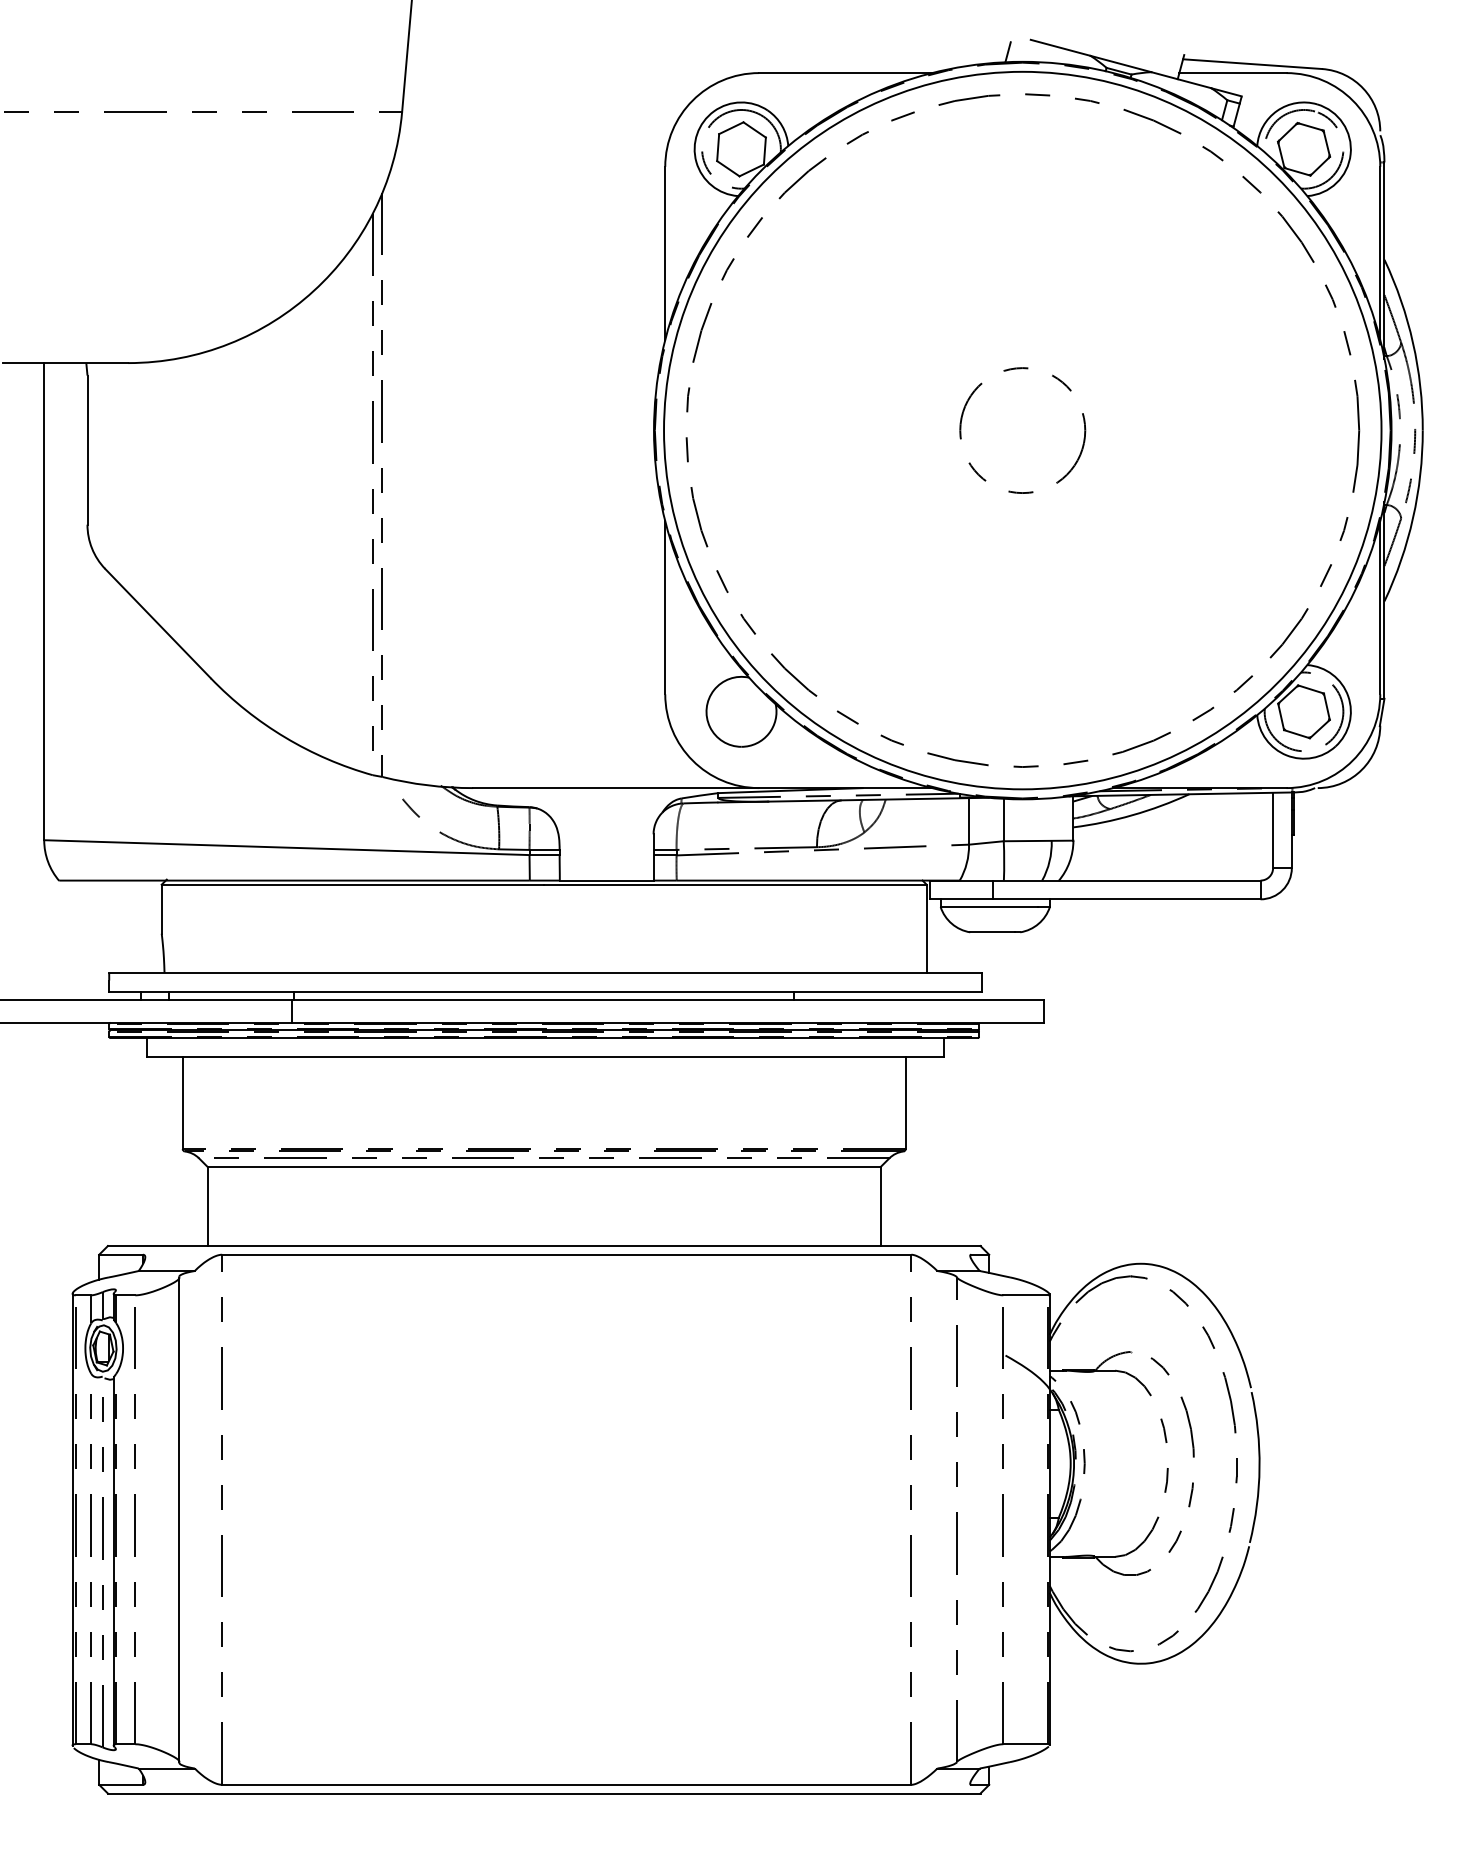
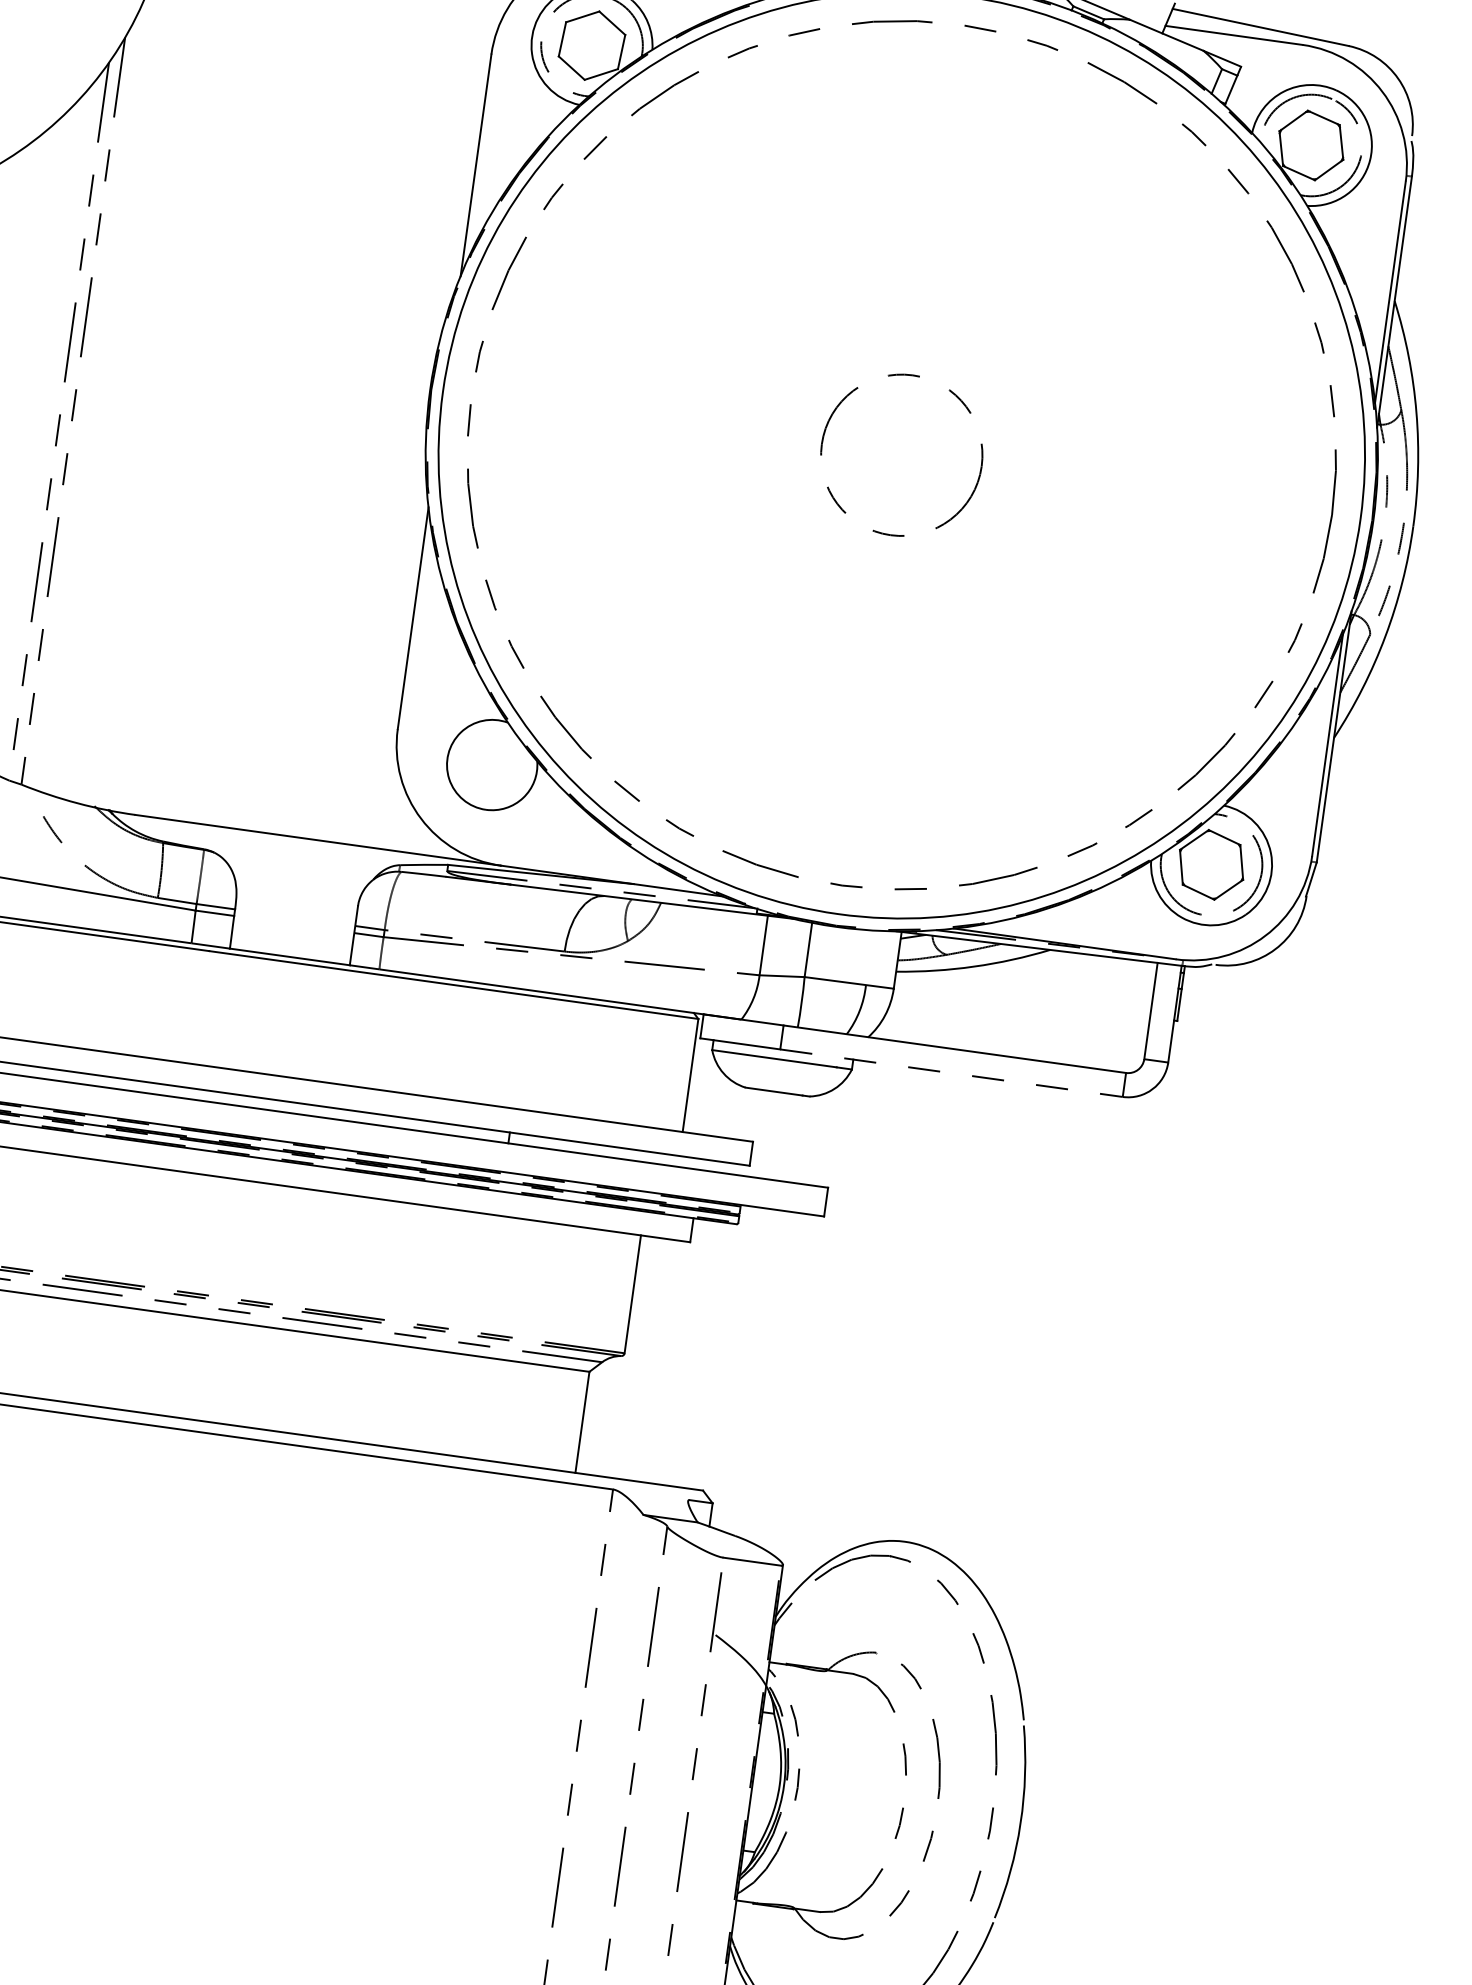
line: (1126, 899) -> (951, 1073), solid -> dashed

